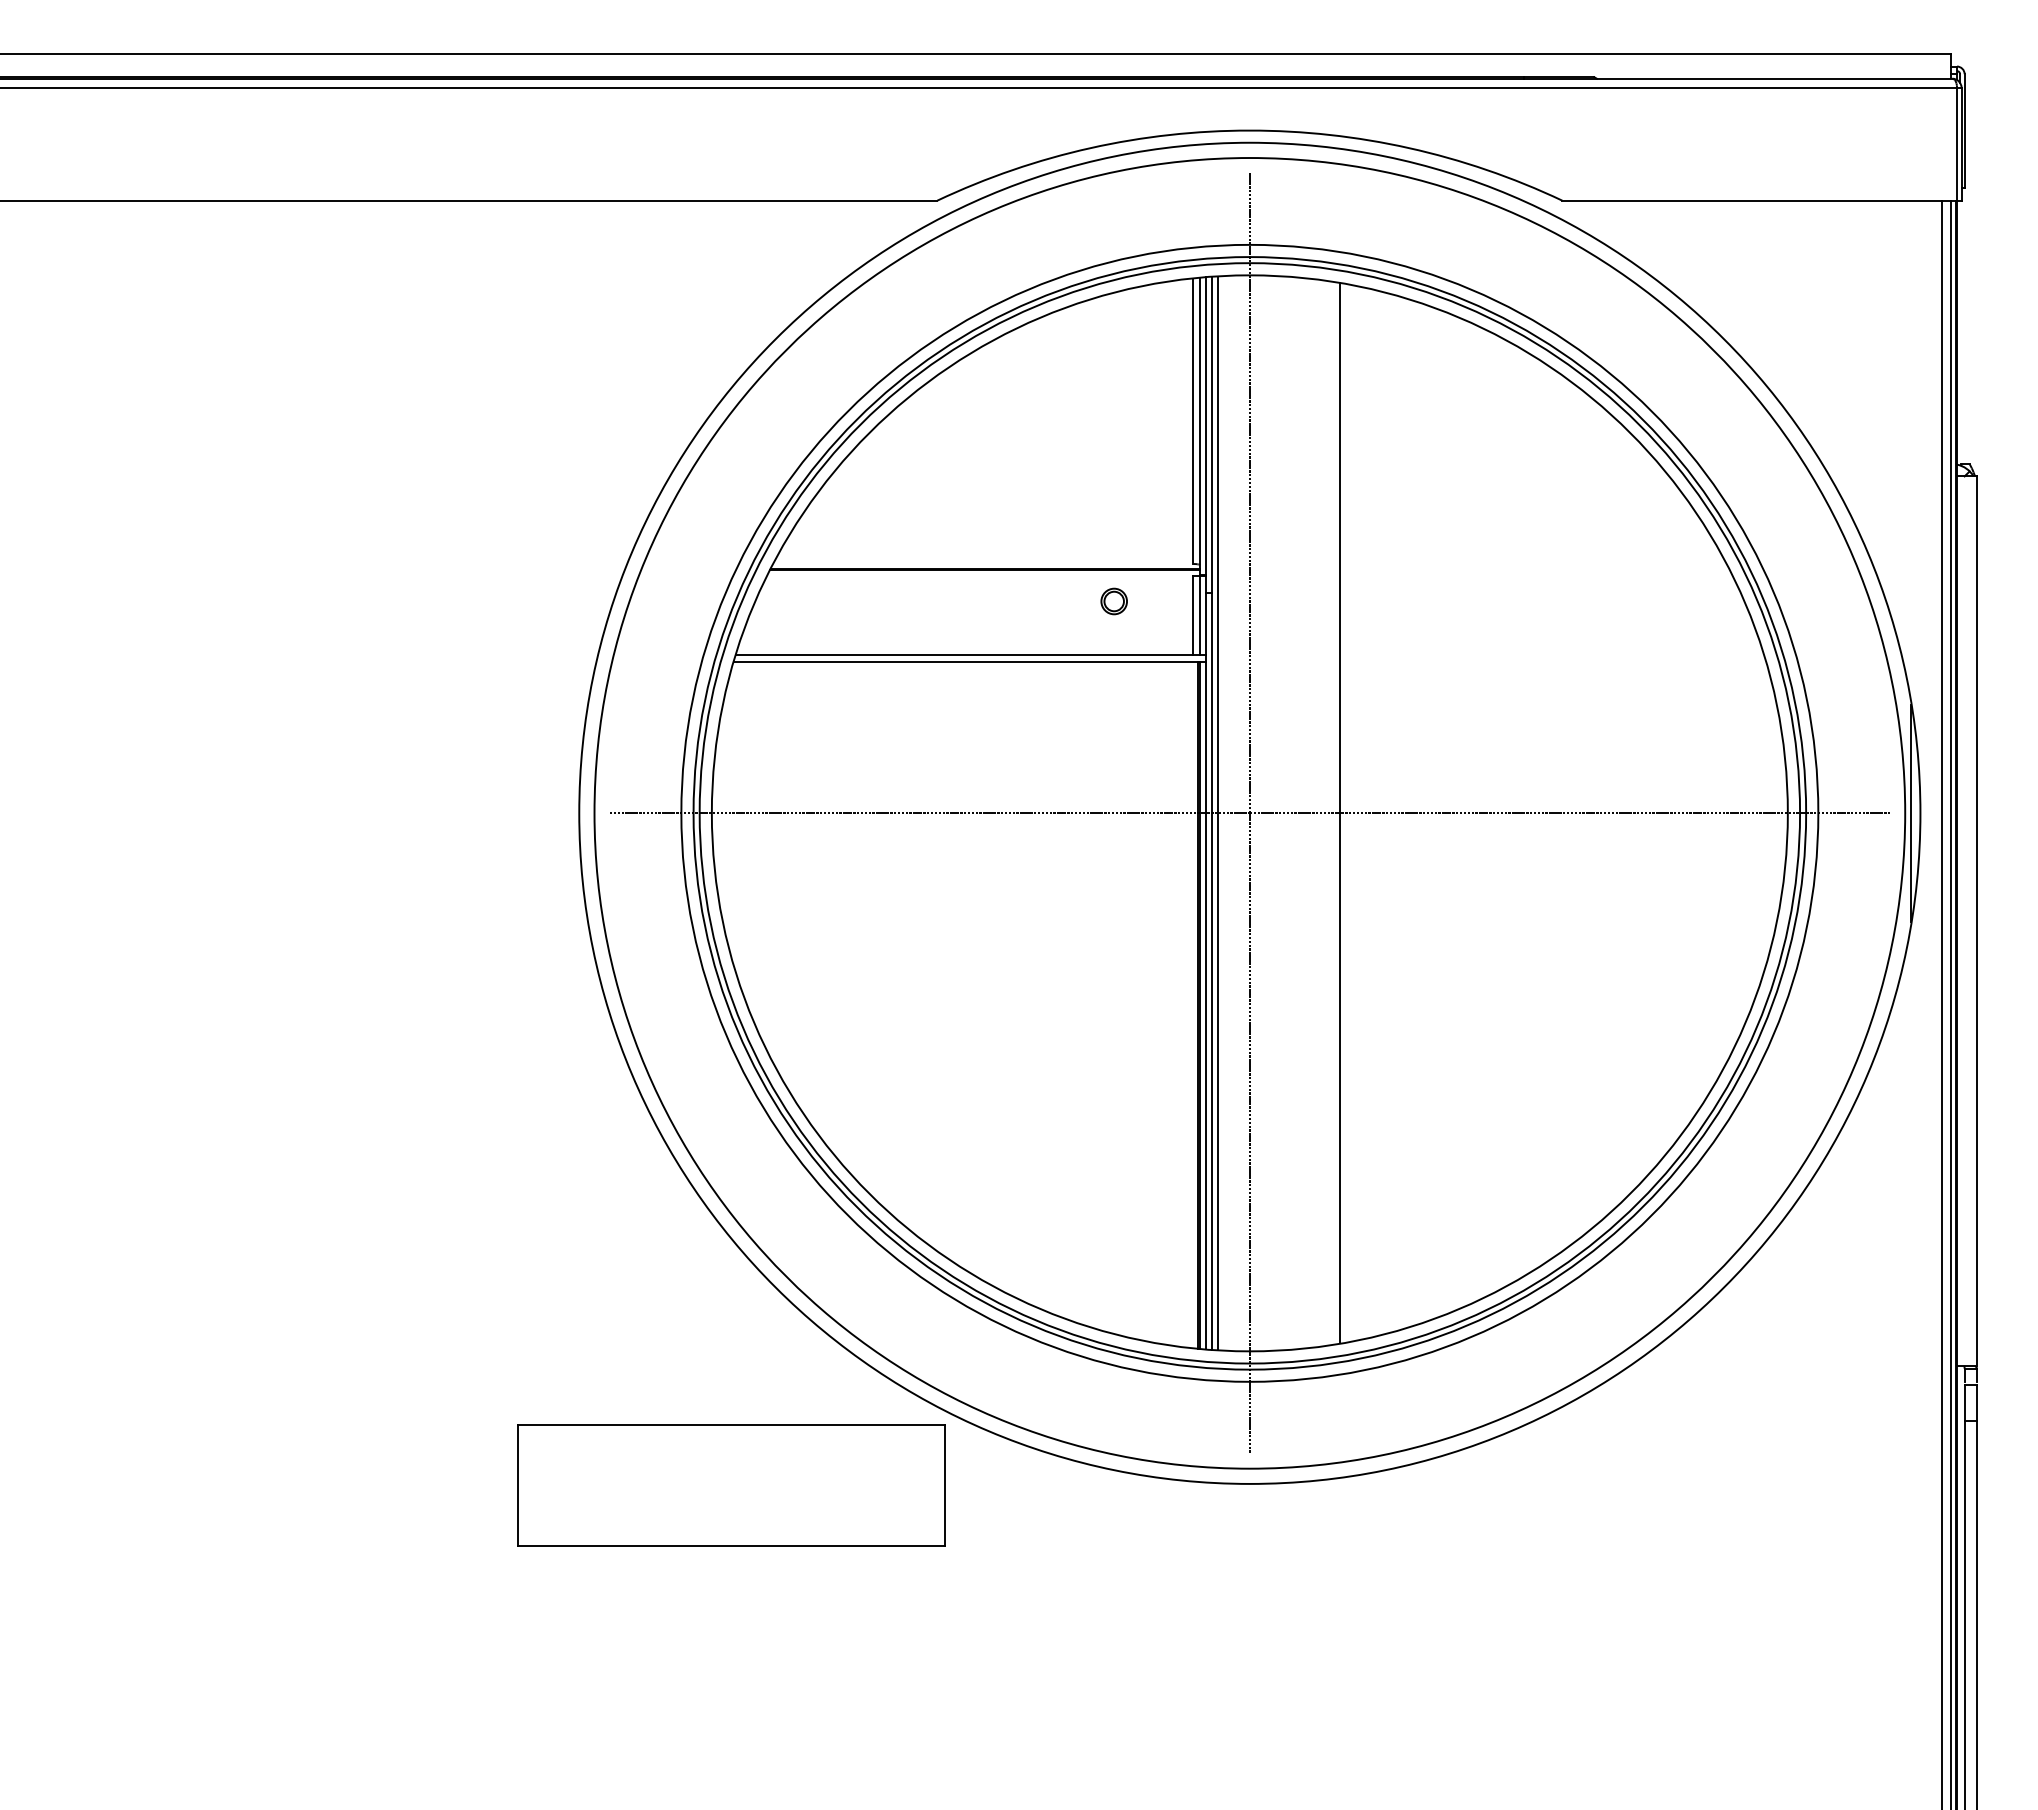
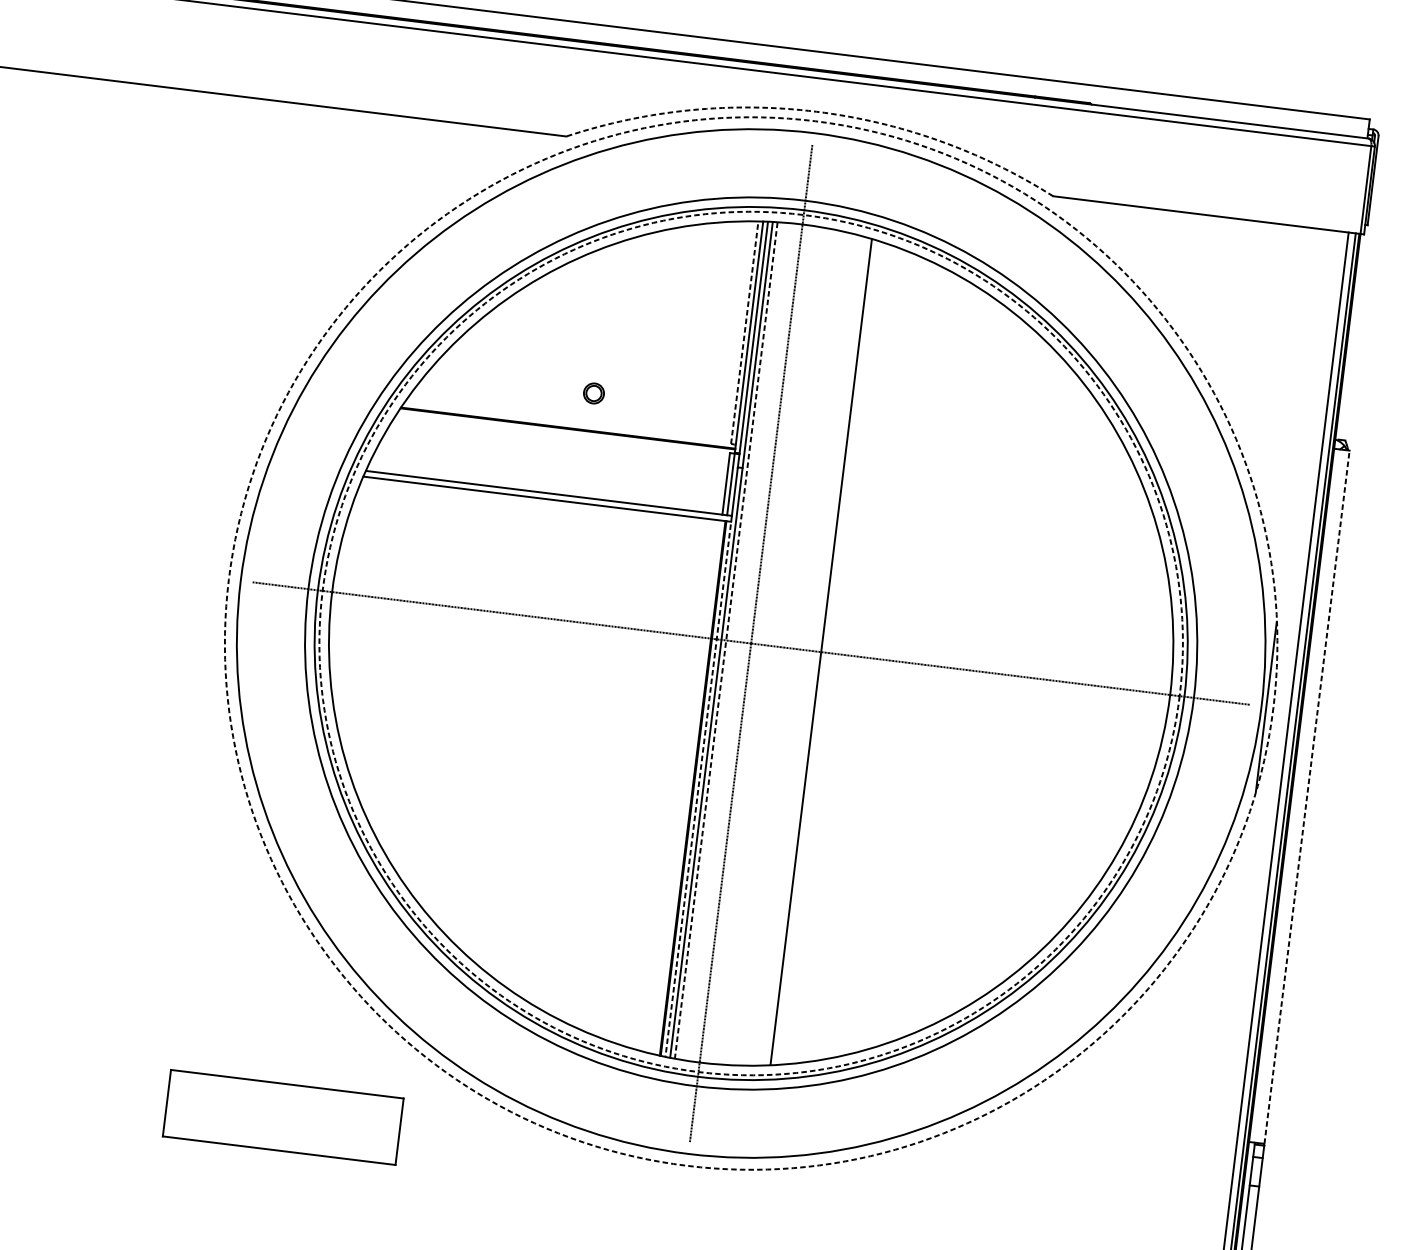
arc: (1249, 130) -> (816, 111), solid -> dashed
line: (1193, 421) -> (744, 332), solid -> dashed
part: (1113, 601) -> (593, 393), moved
circle: (1249, 812) -> (750, 642), solid -> dashed
line: (1217, 813) -> (725, 640), solid -> dashed
circle: (1249, 813) -> (750, 643), solid -> dashed
line: (1976, 920) -> (1306, 796), solid -> dashed
line: (1205, 1002) -> (698, 786), solid -> dashed
part: (731, 1485) -> (283, 1117), size x0.7

